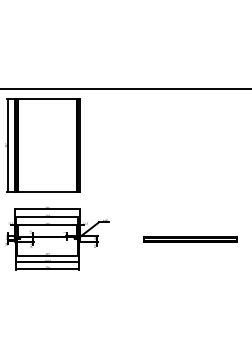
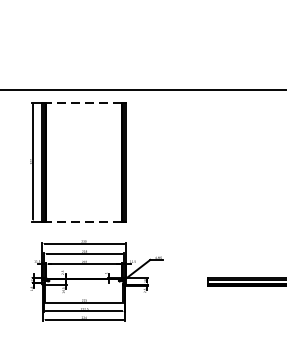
line: (46, 99) -> (82, 103), solid -> dashed
line: (46, 192) -> (82, 221), solid -> dashed

